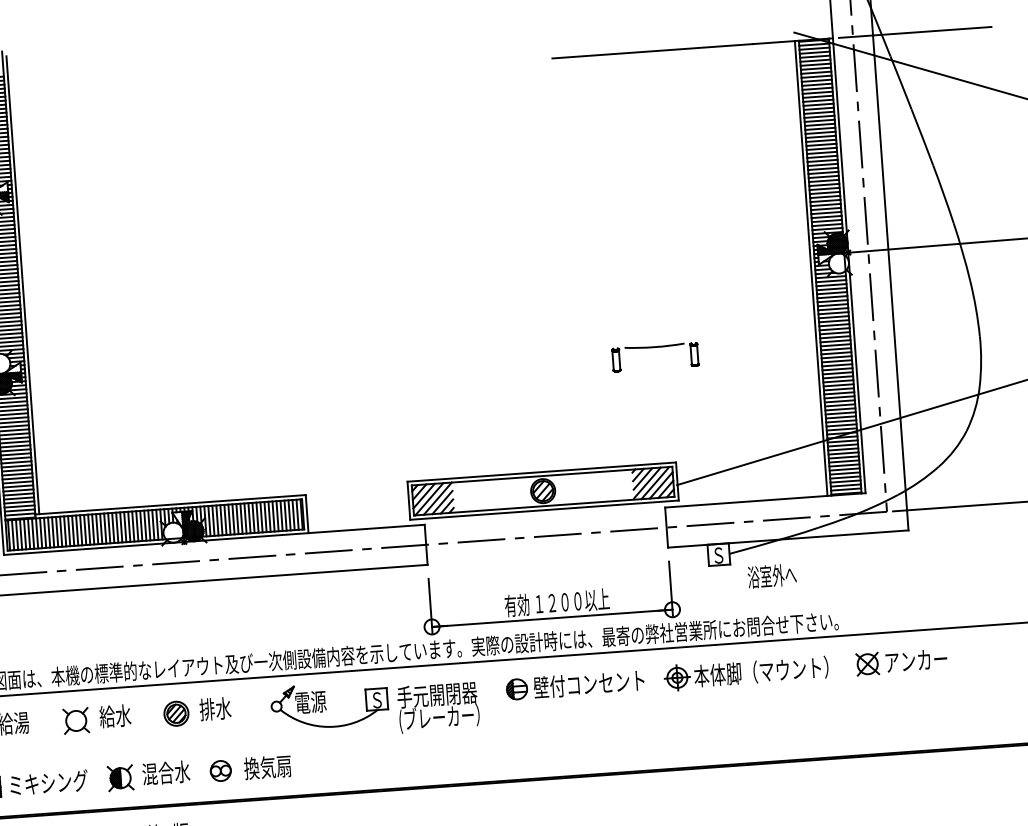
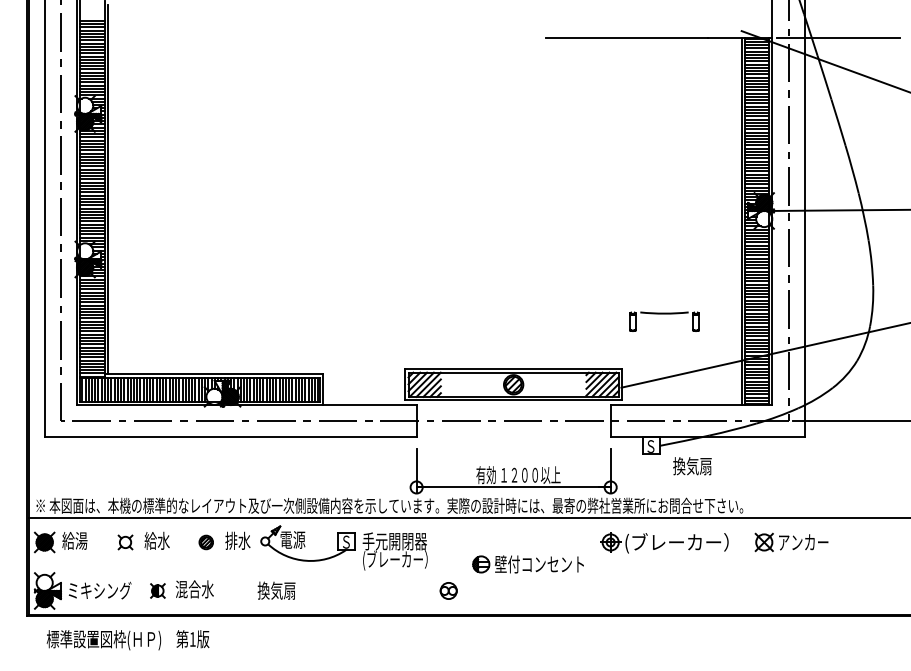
part: (654, 348) -> (664, 314), moved
text: (772, 576) -> (692, 466), 浴室外へ -> 換気扇
text: (761, 673) -> (678, 543), 本体脚（マウント） -> (ブレーカー）
part: (574, 685) -> (527, 564), moved
part: (374, 707) -> (343, 547), moved
part: (175, 713) -> (205, 542), size x0.7
part: (76, 721) -> (125, 542), size x0.7
part: (220, 770) -> (448, 590), moved
part: (120, 777) -> (157, 590), size x0.7

